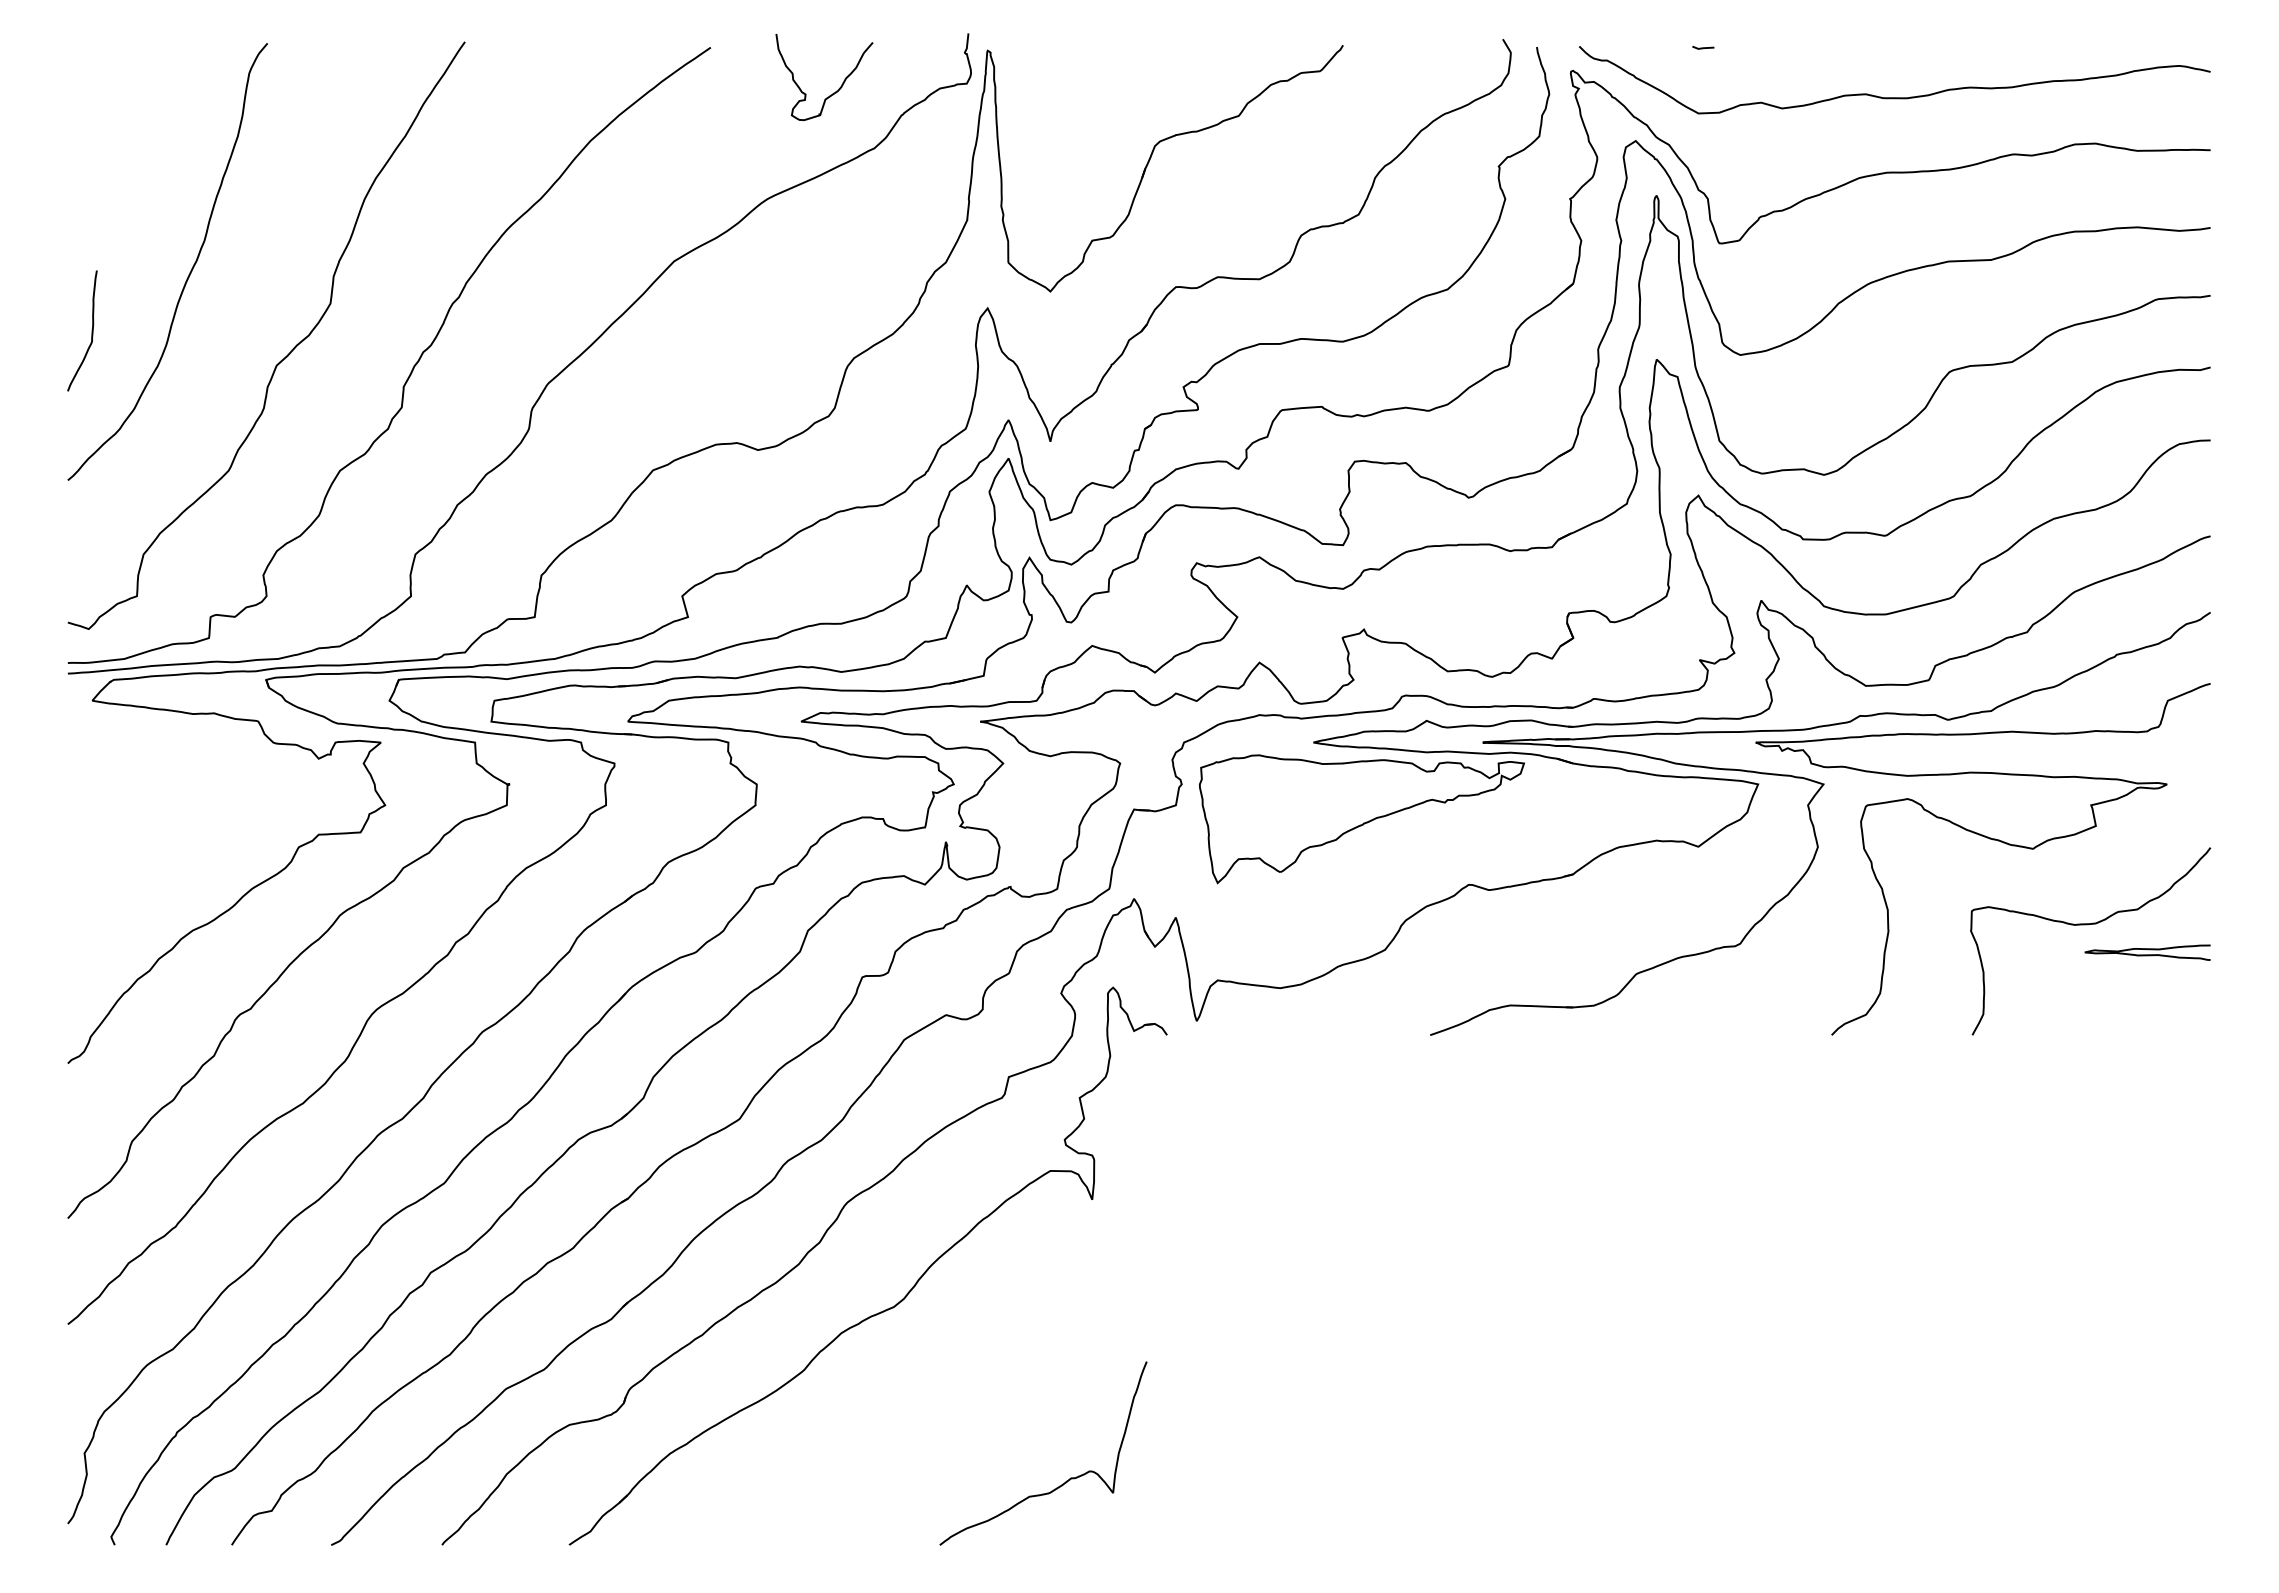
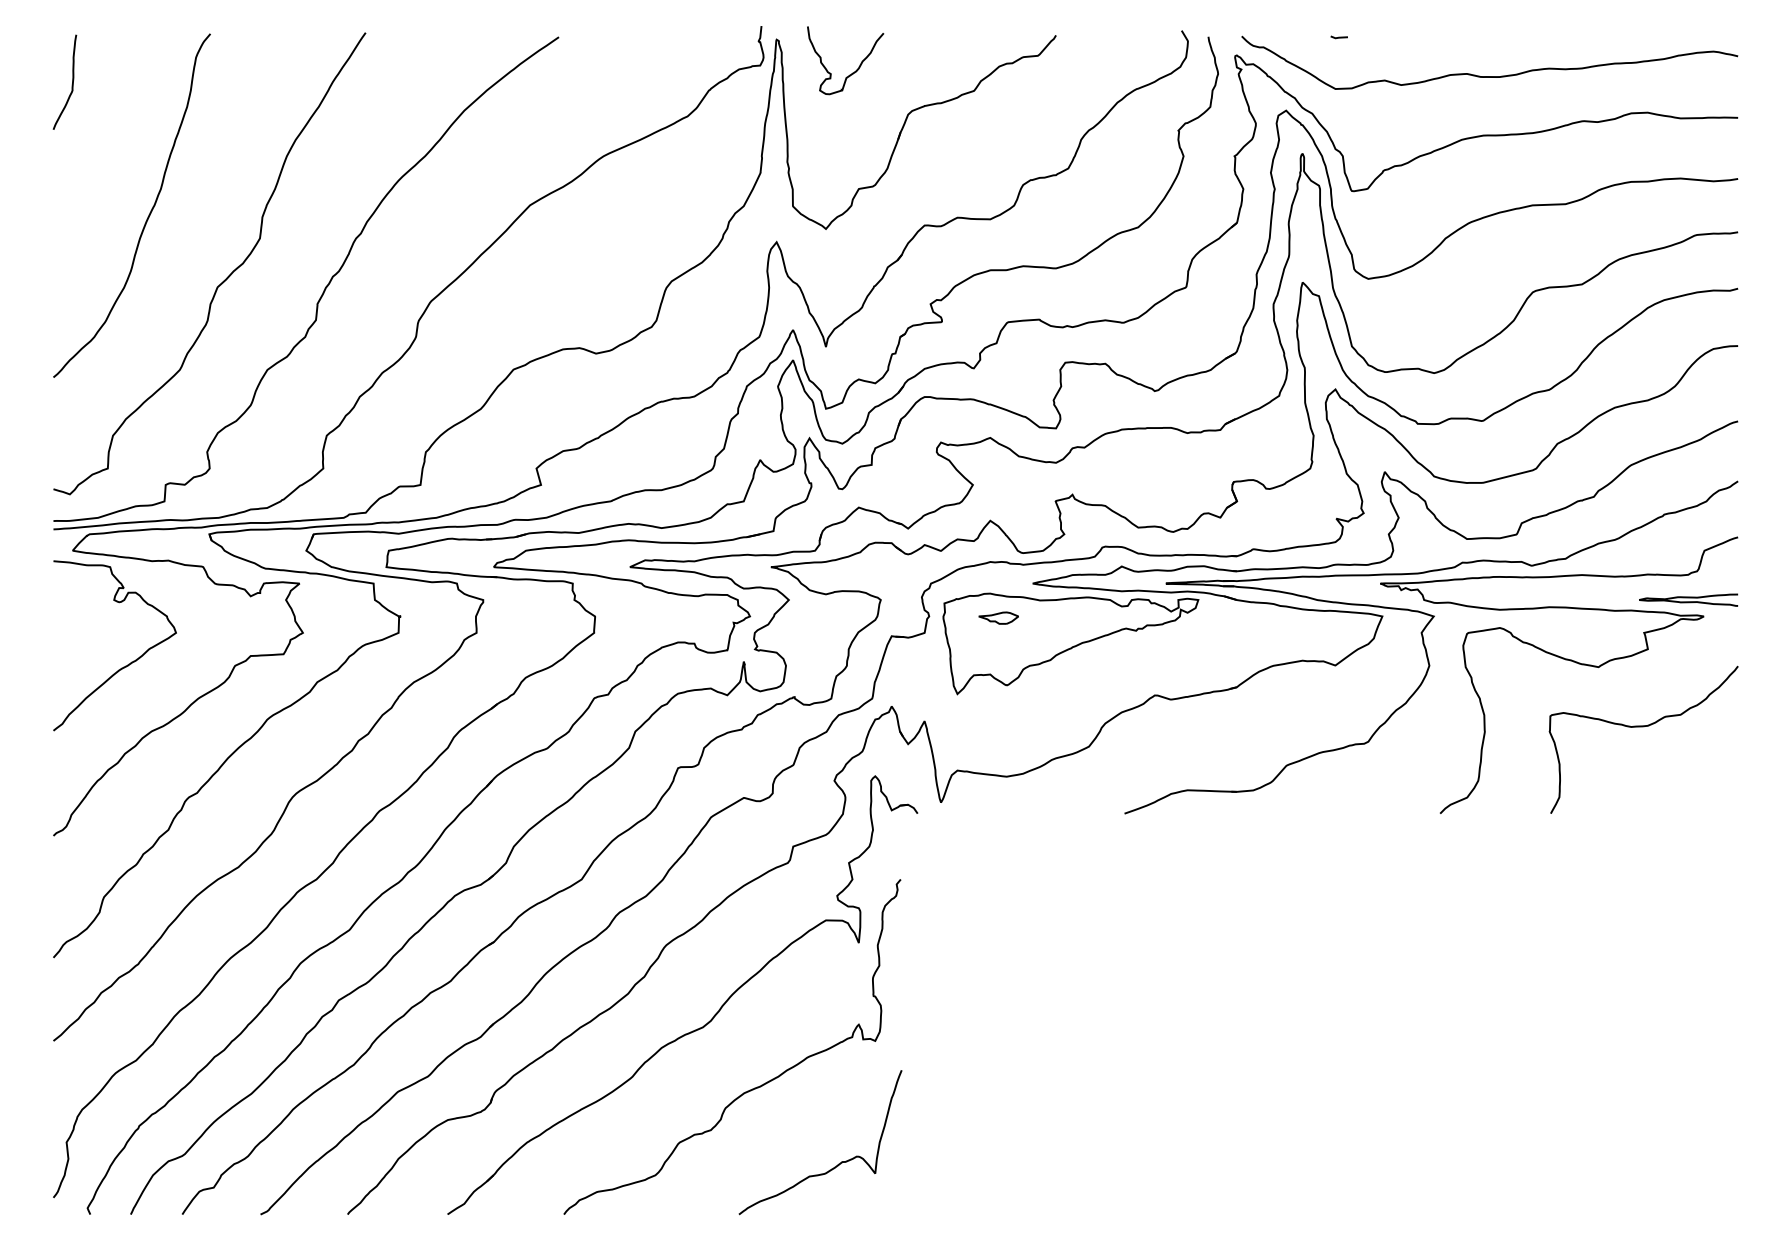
curve: (833, 92) -> (852, 72), moved
curve: (91, 330) -> (72, 81), moved
part: (1269, 786) -> (998, 618), added
curve: (158, 847) -> (124, 666), added
curve: (2147, 950) -> (1688, 598), moved
curve: (955, 1385) -> (751, 1089), added

